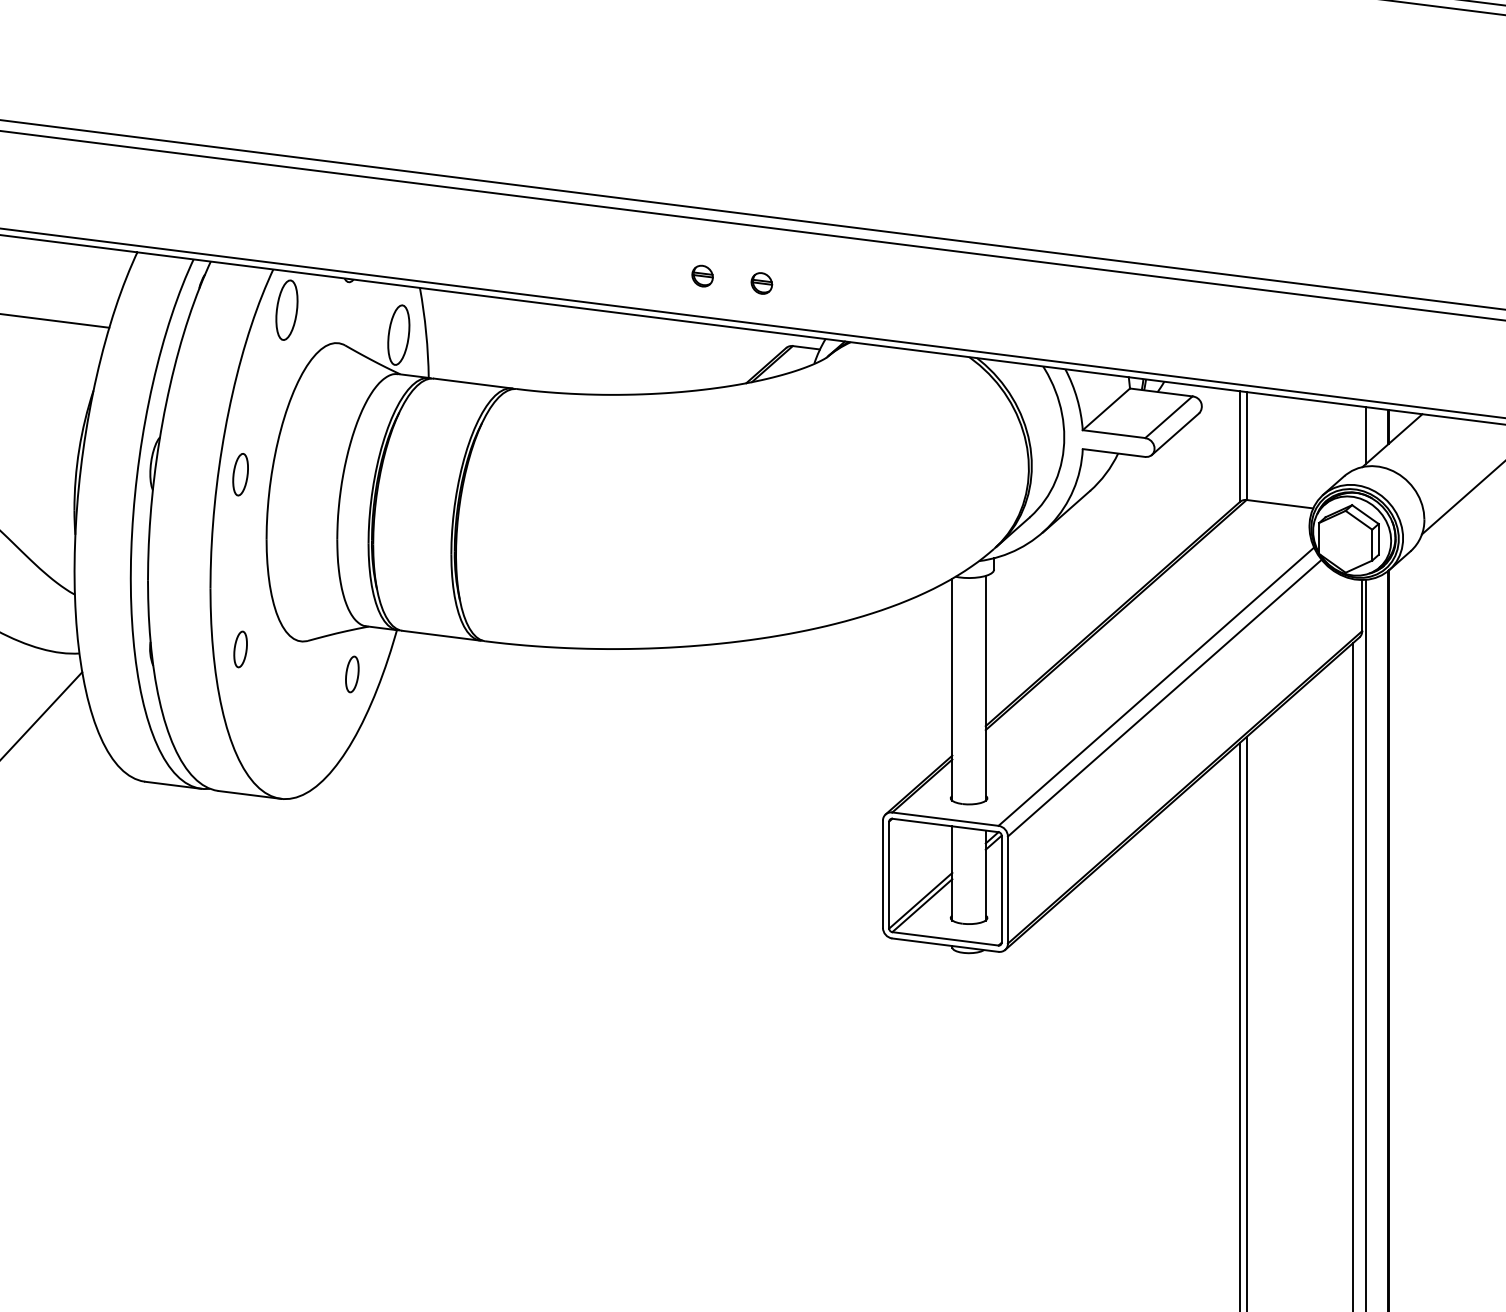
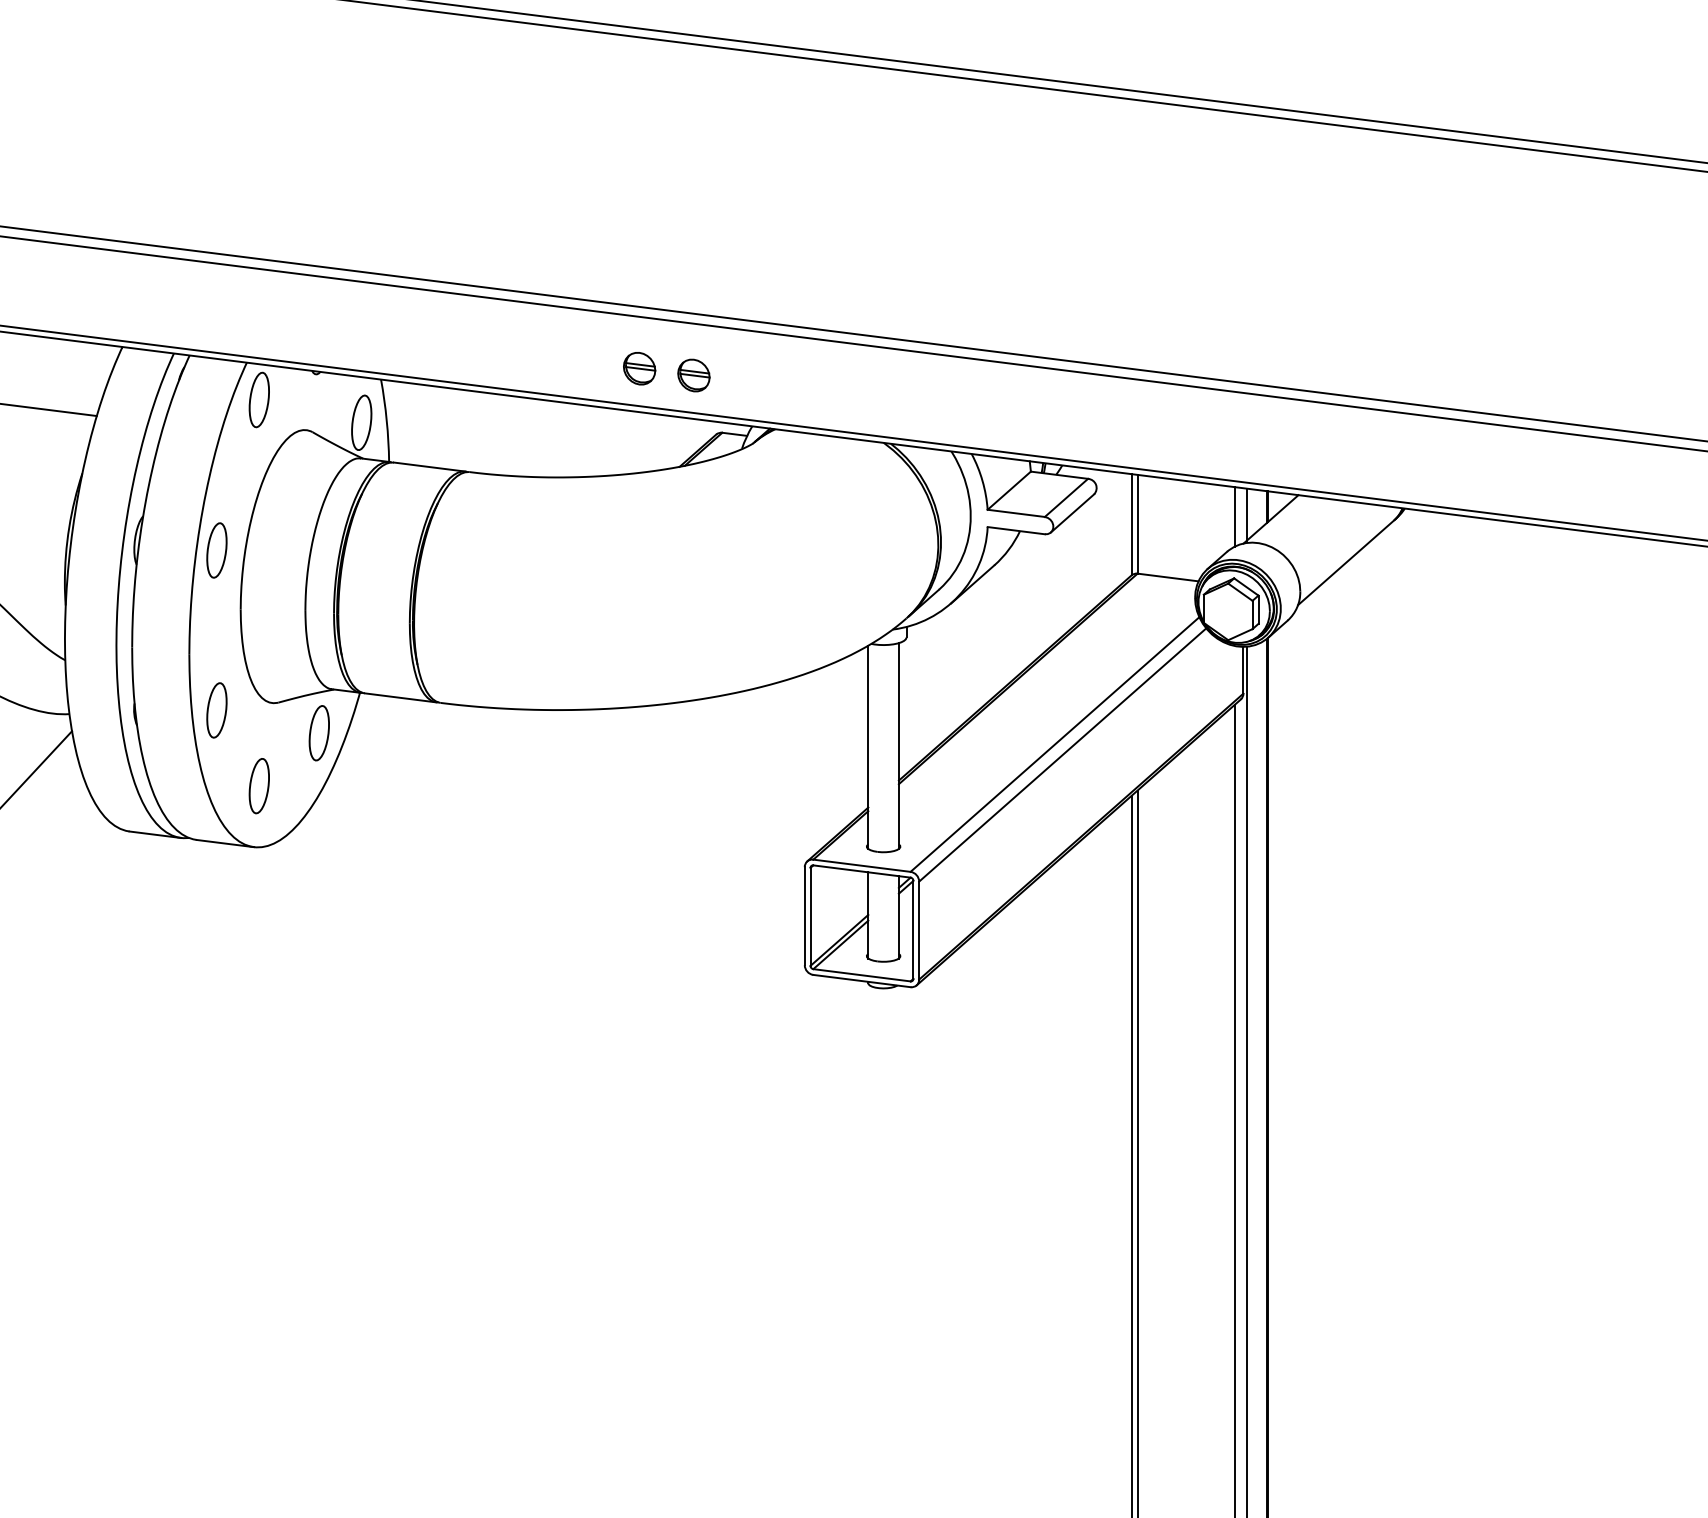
part: (702, 275) -> (639, 368), size x1.67
part: (761, 283) -> (693, 375), size x1.67
line: (1352, 437) -> (1234, 516), added
part: (240, 474) -> (216, 550), size x1.43
part: (240, 649) -> (216, 710), size x1.67
part: (351, 674) -> (318, 733), size x1.67
part: (286, 732) -> (258, 786), added

